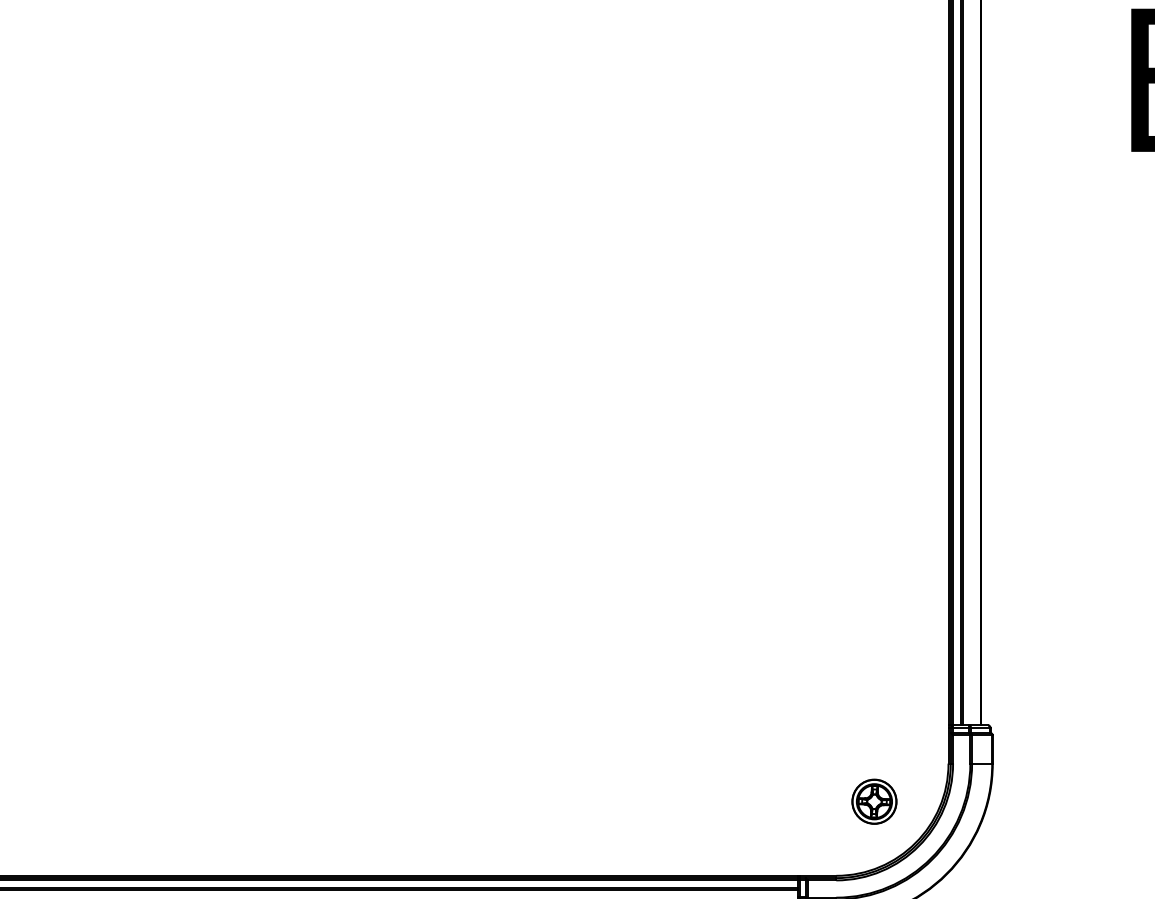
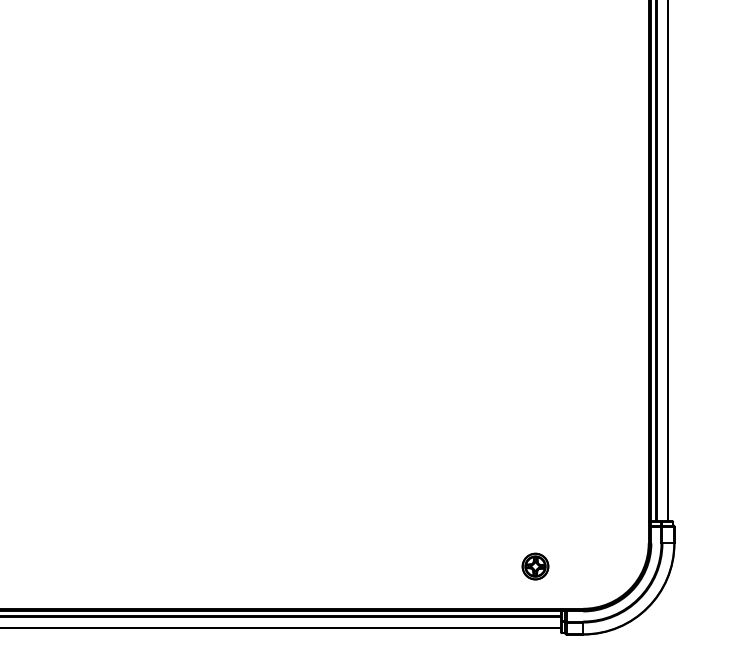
part: (874, 801) -> (535, 566), moved

